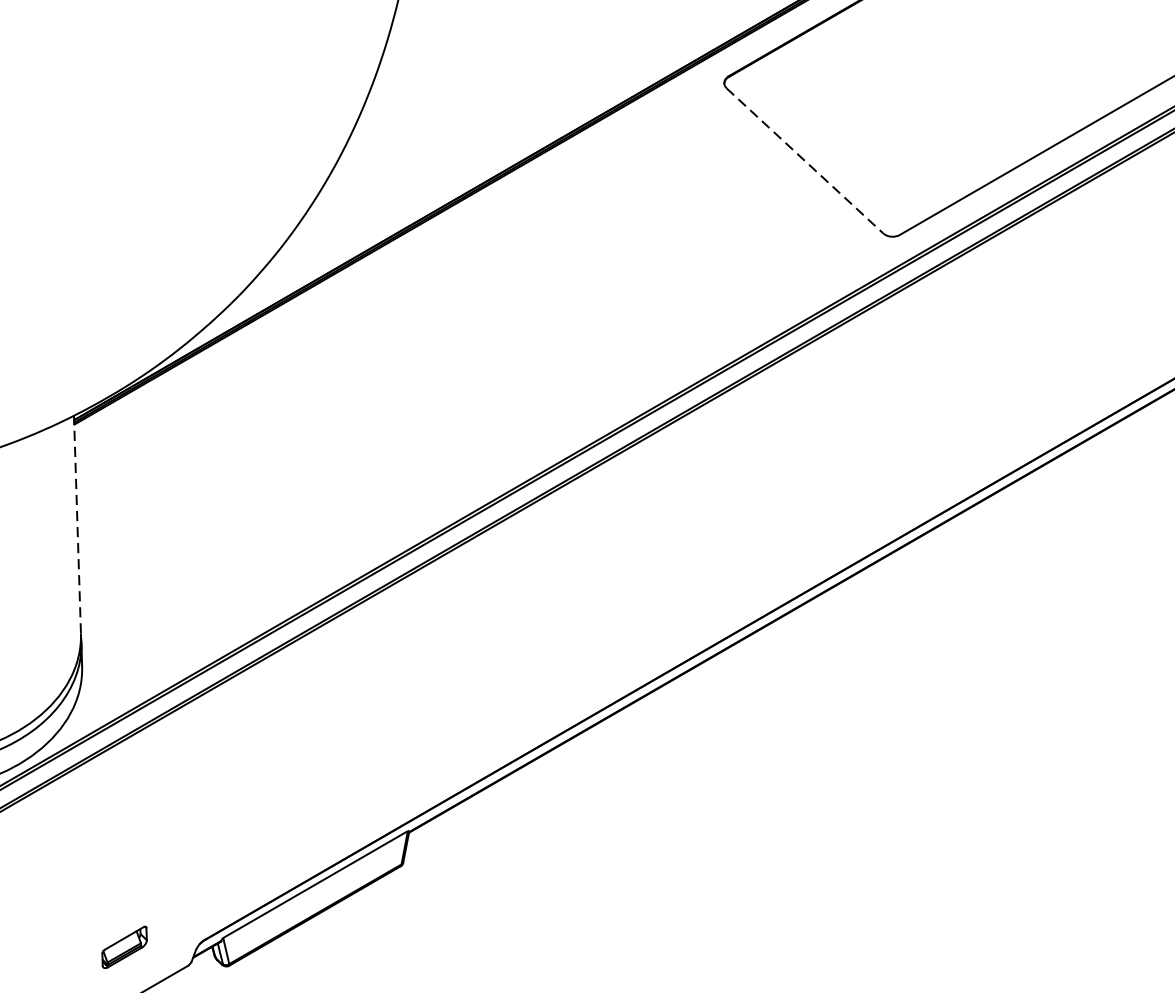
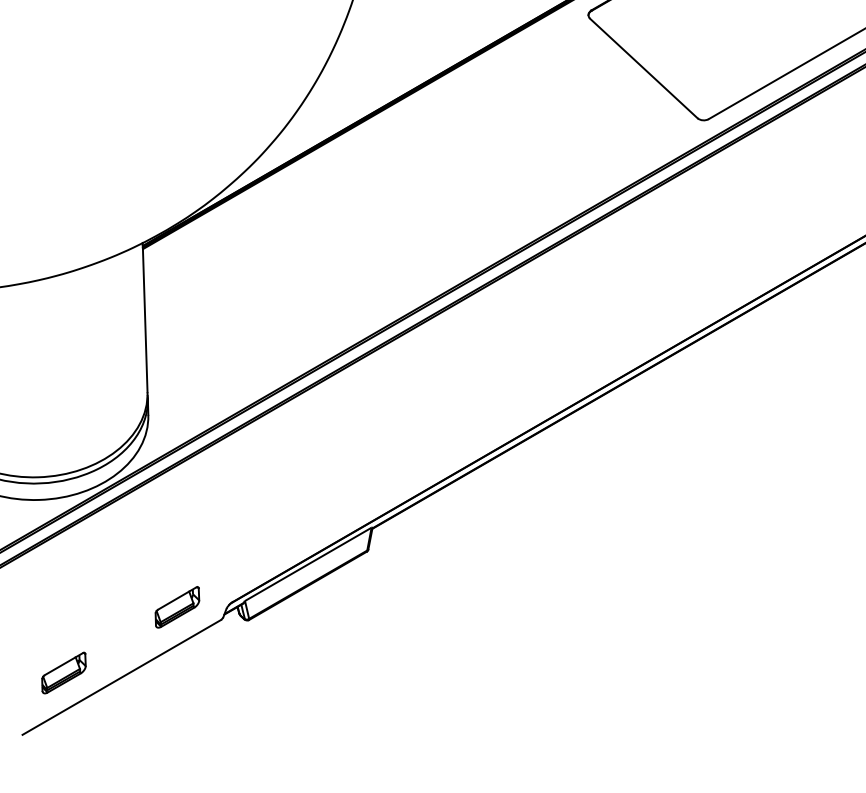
line: (806, 161) -> (644, 68), dashed -> solid
line: (77, 524) -> (145, 317), dashed -> solid
part: (124, 947) -> (177, 607), size x1.43

